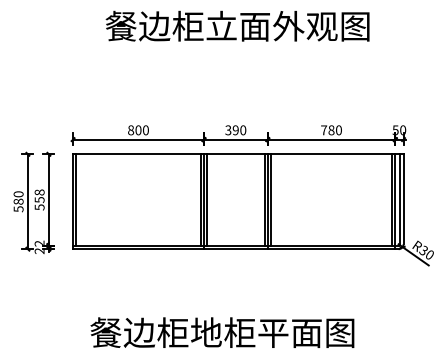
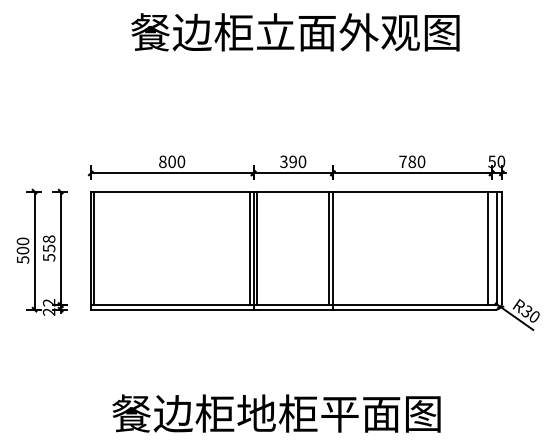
line: (270, 199) -> (336, 248), removed
text: (18, 201) -> (22, 250), 580 -> 500
line: (395, 201) -> (491, 250), removed

